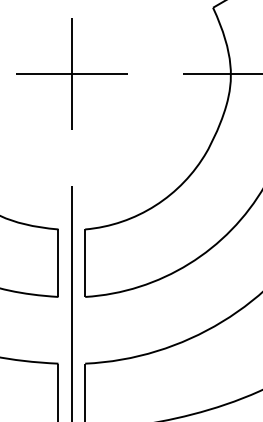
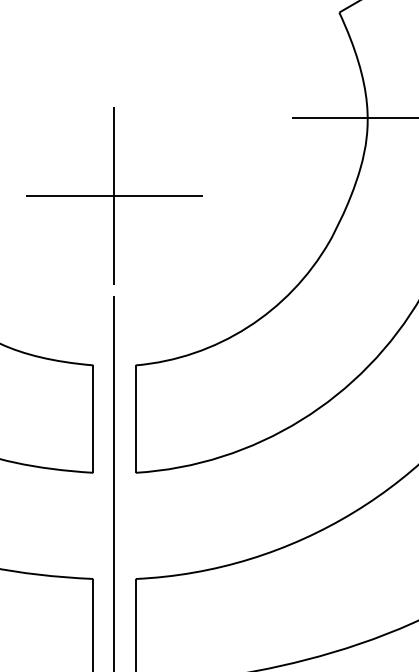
part: (71, 73) -> (114, 195), moved

